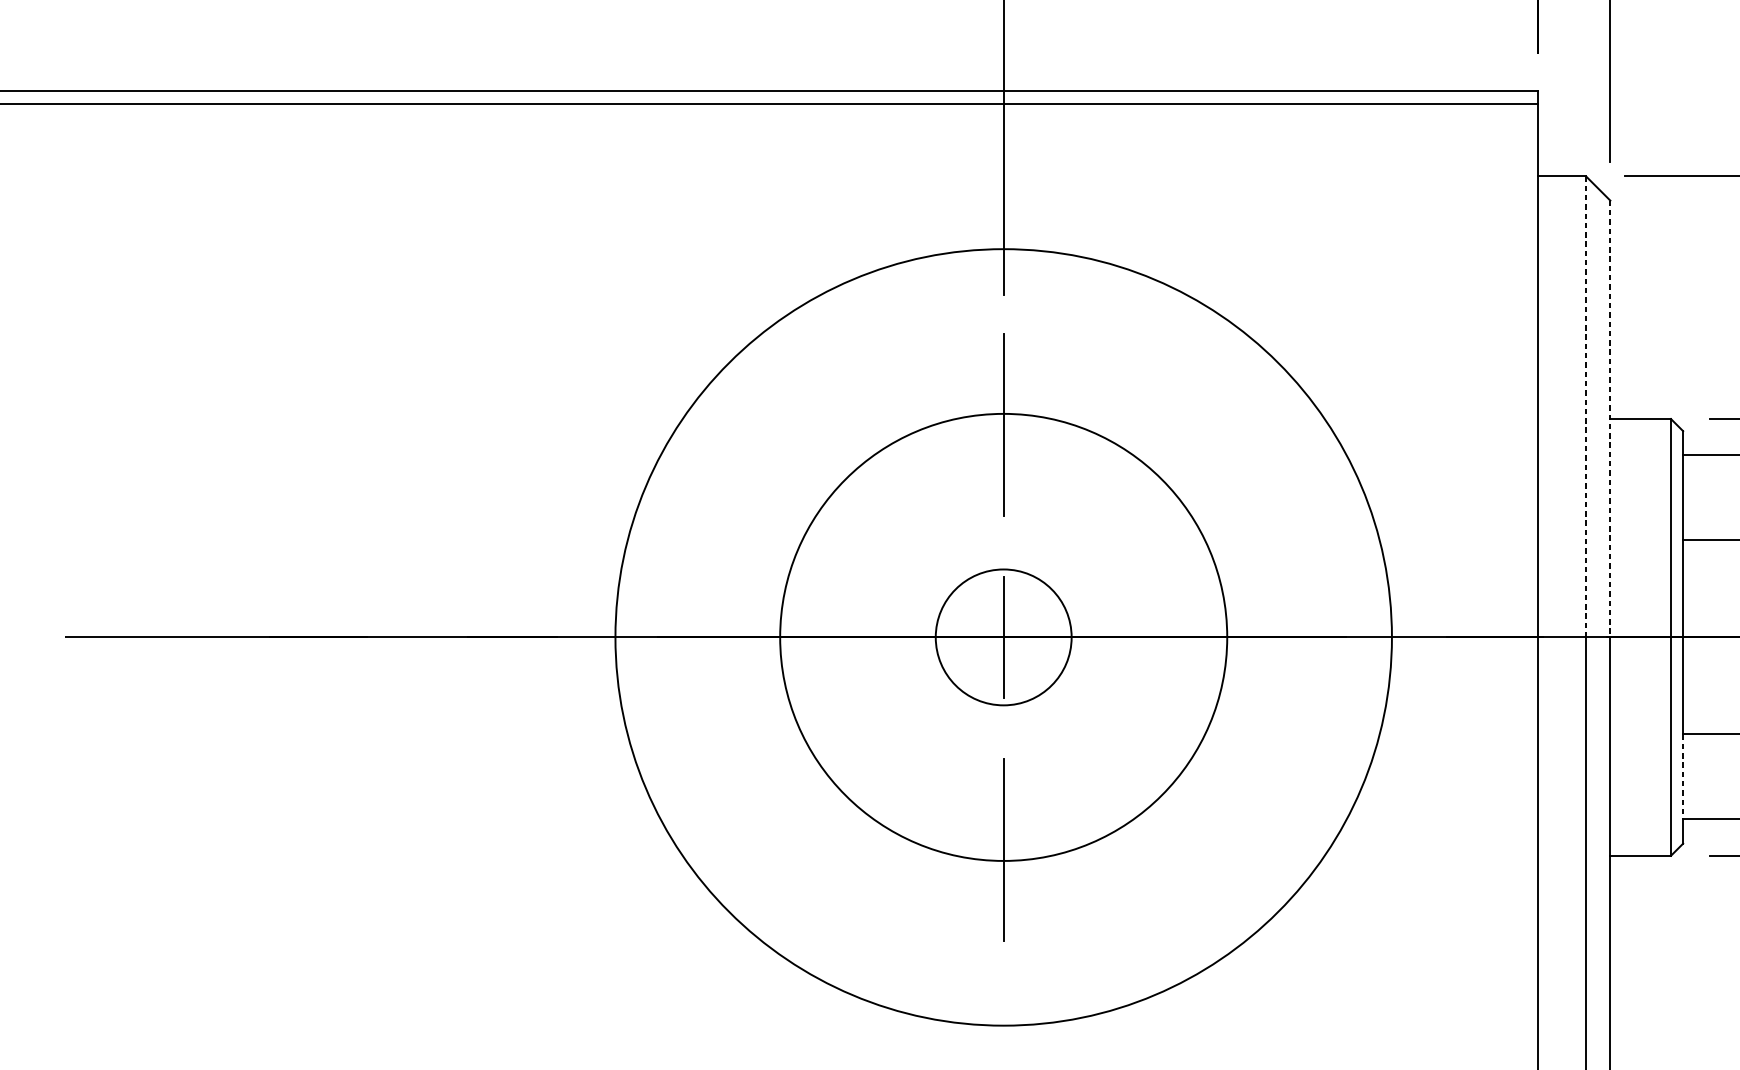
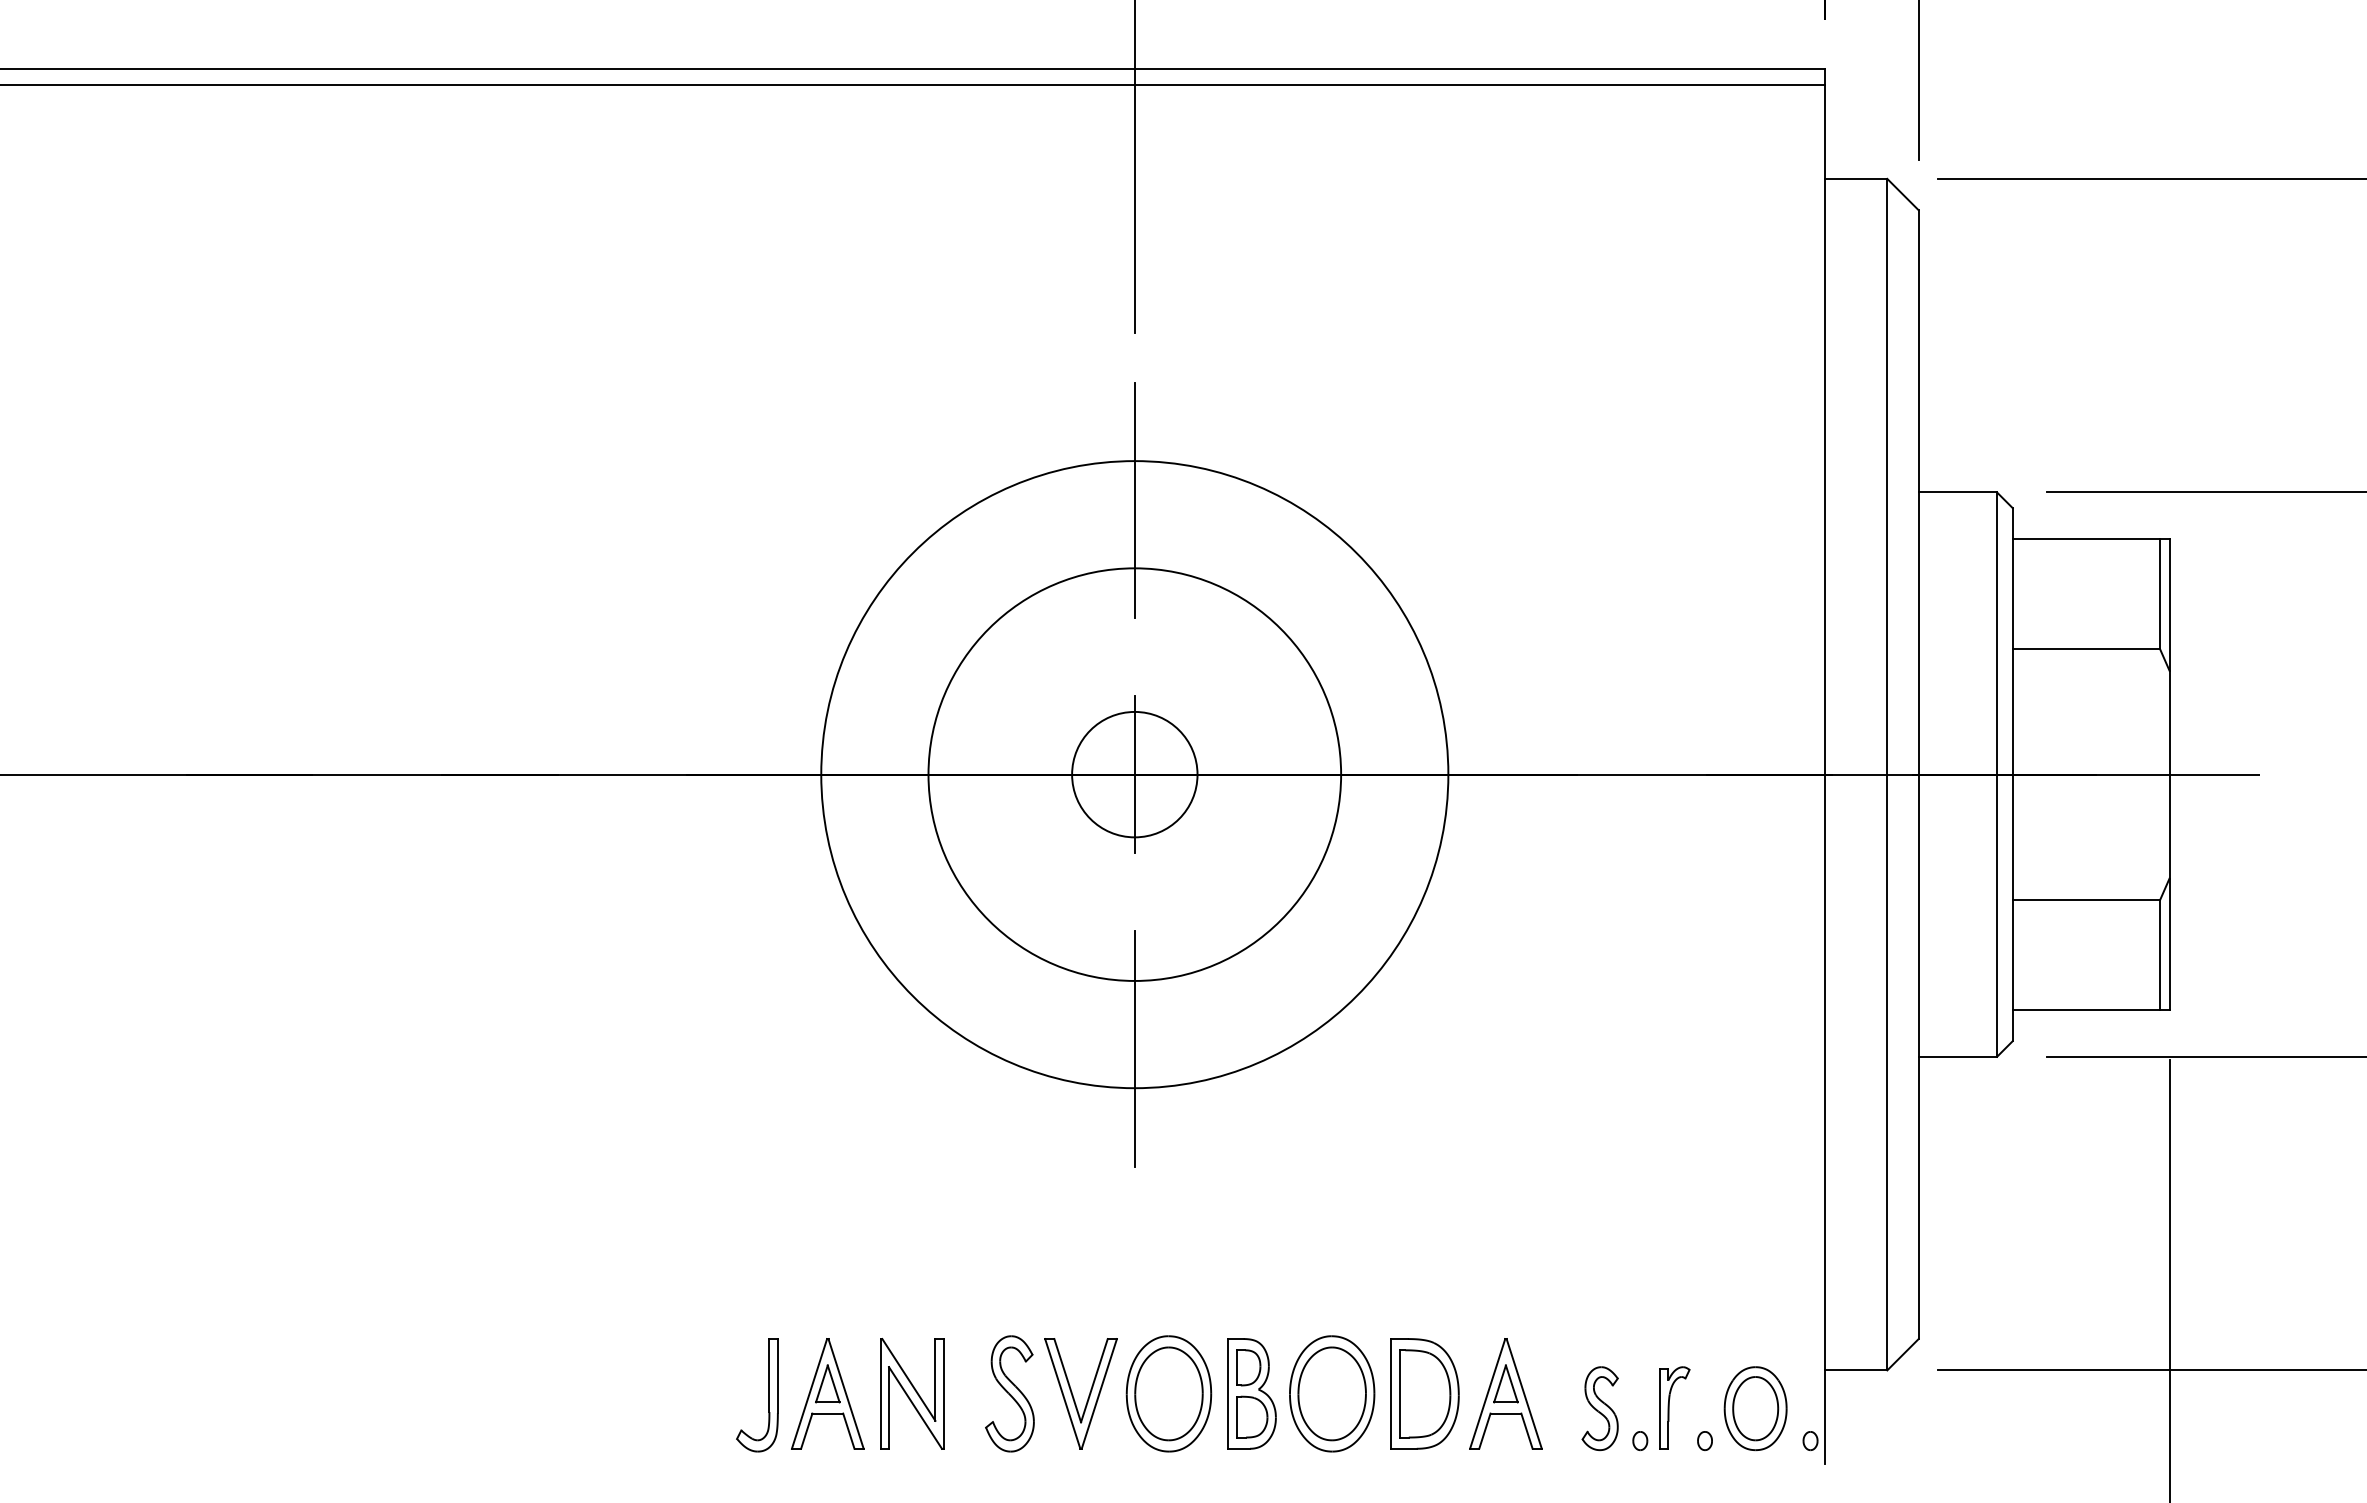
line: (1586, 406) -> (1887, 476), dashed -> solid
line: (1610, 419) -> (1918, 492), dashed -> solid
circle: (1003, 637) -> (1134, 774), size x0.62
circle: (1003, 637) -> (1134, 774), size x0.71
circle: (1003, 637) -> (1134, 774), size x0.71
line: (1682, 776) -> (2012, 954), dashed -> solid

